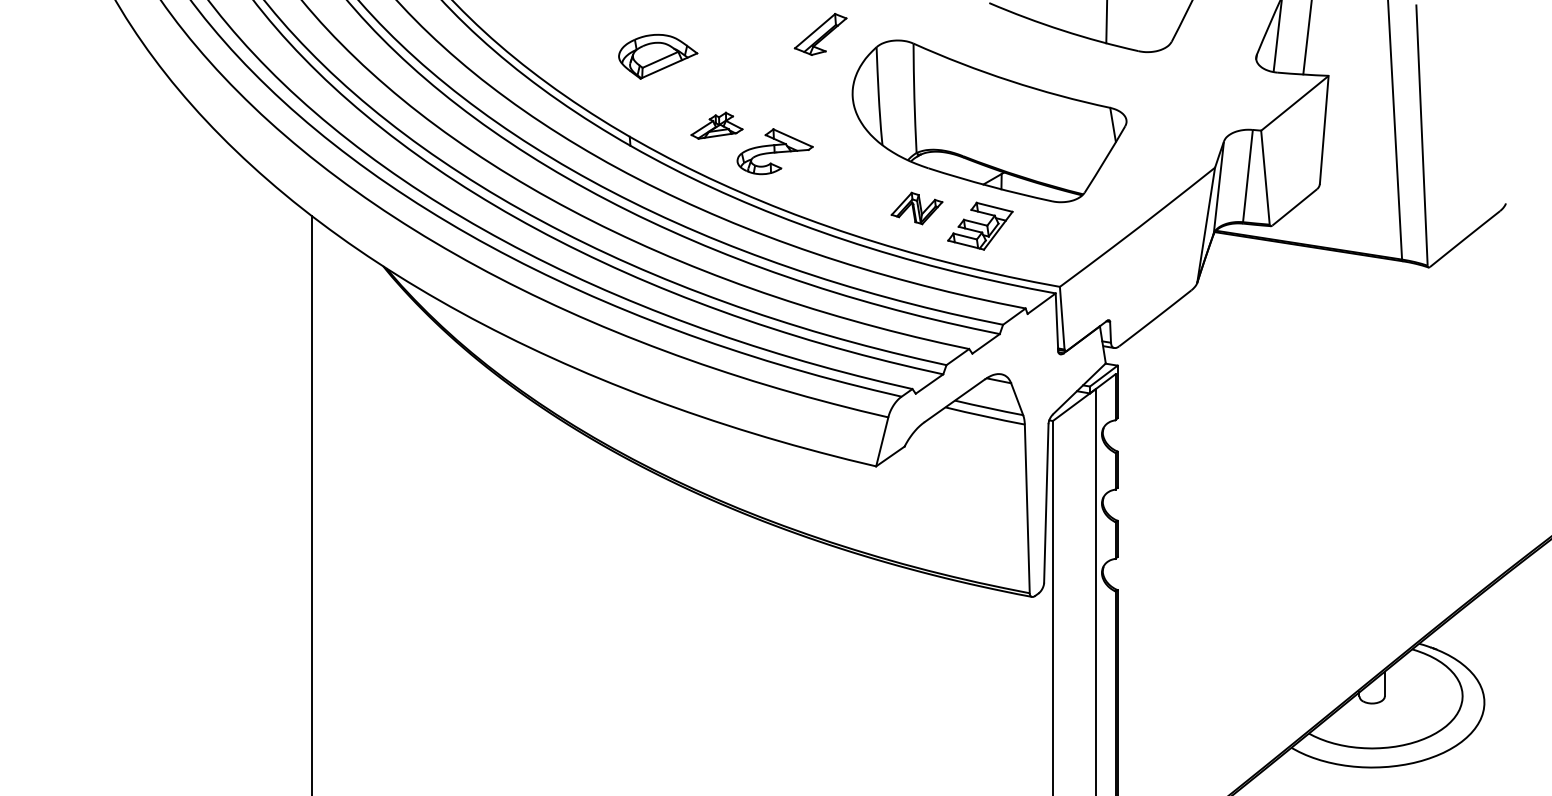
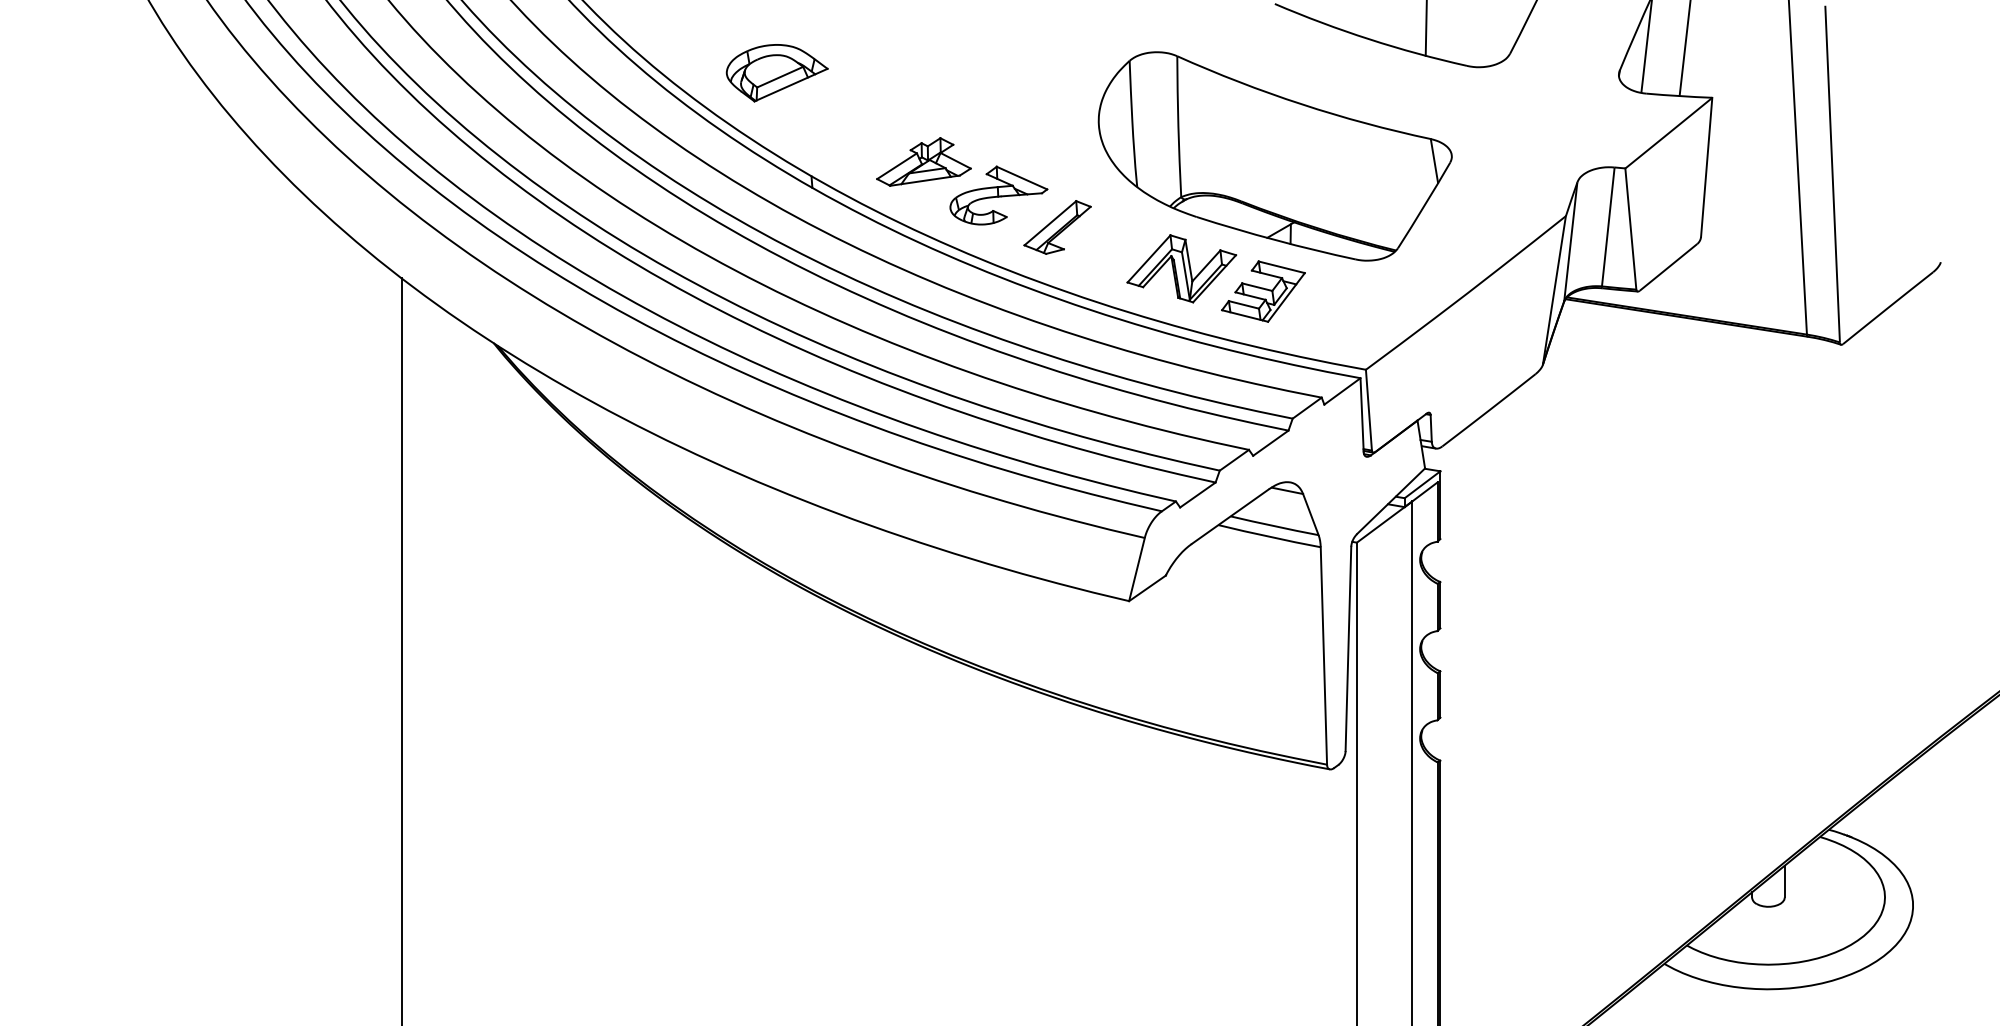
part: (820, 34) -> (1057, 227), moved
part: (658, 56) -> (777, 72), moved
part: (716, 125) -> (923, 161), size x1.43
part: (916, 208) -> (1181, 268), size x1.67

